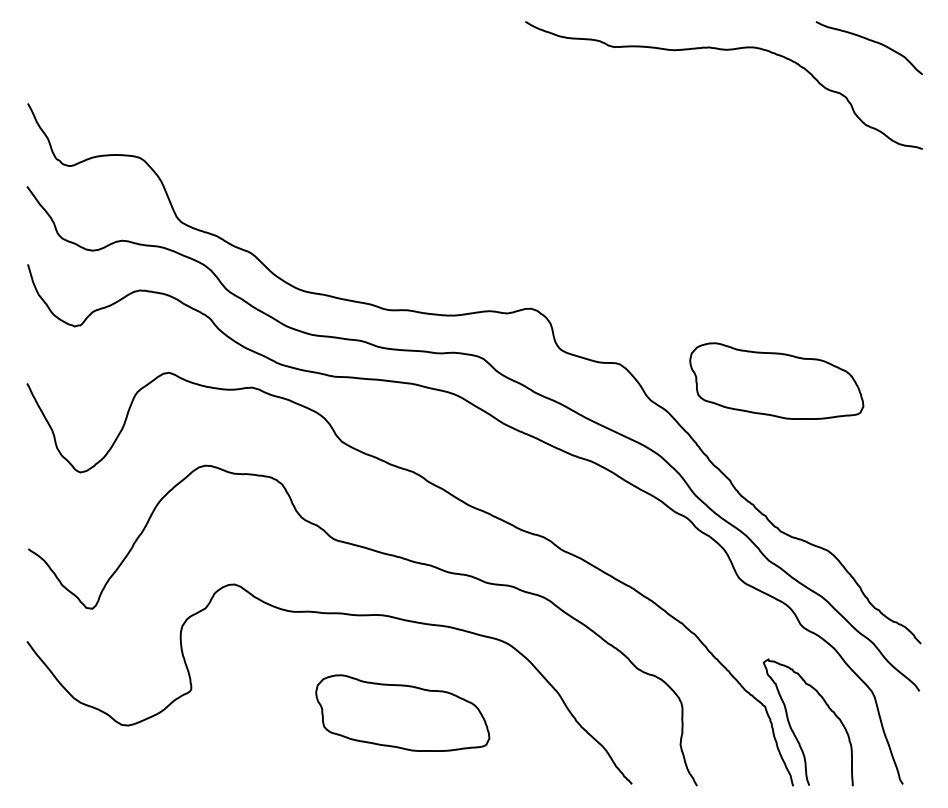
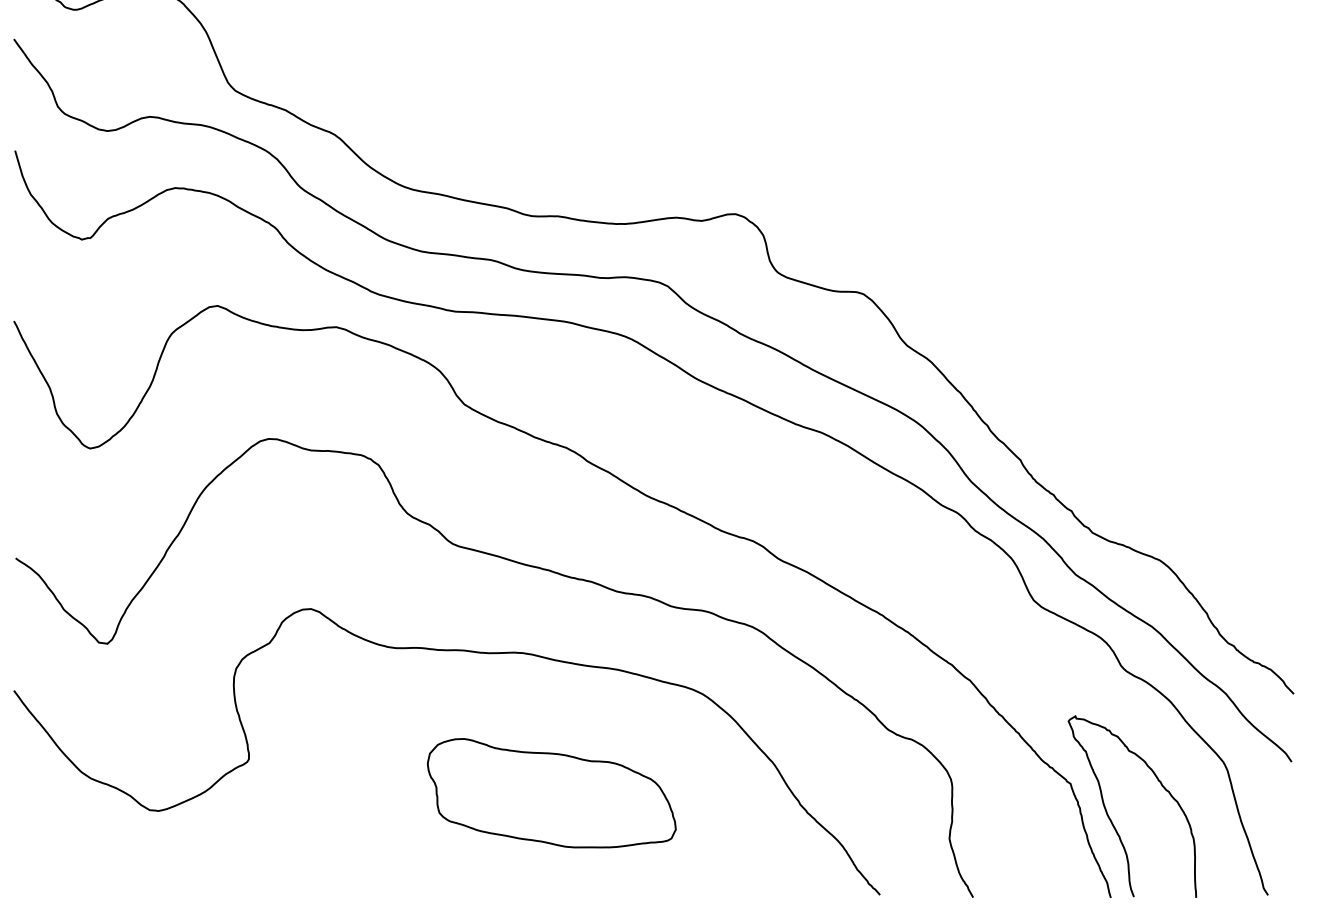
part: (776, 380) -> (1086, 316), removed

